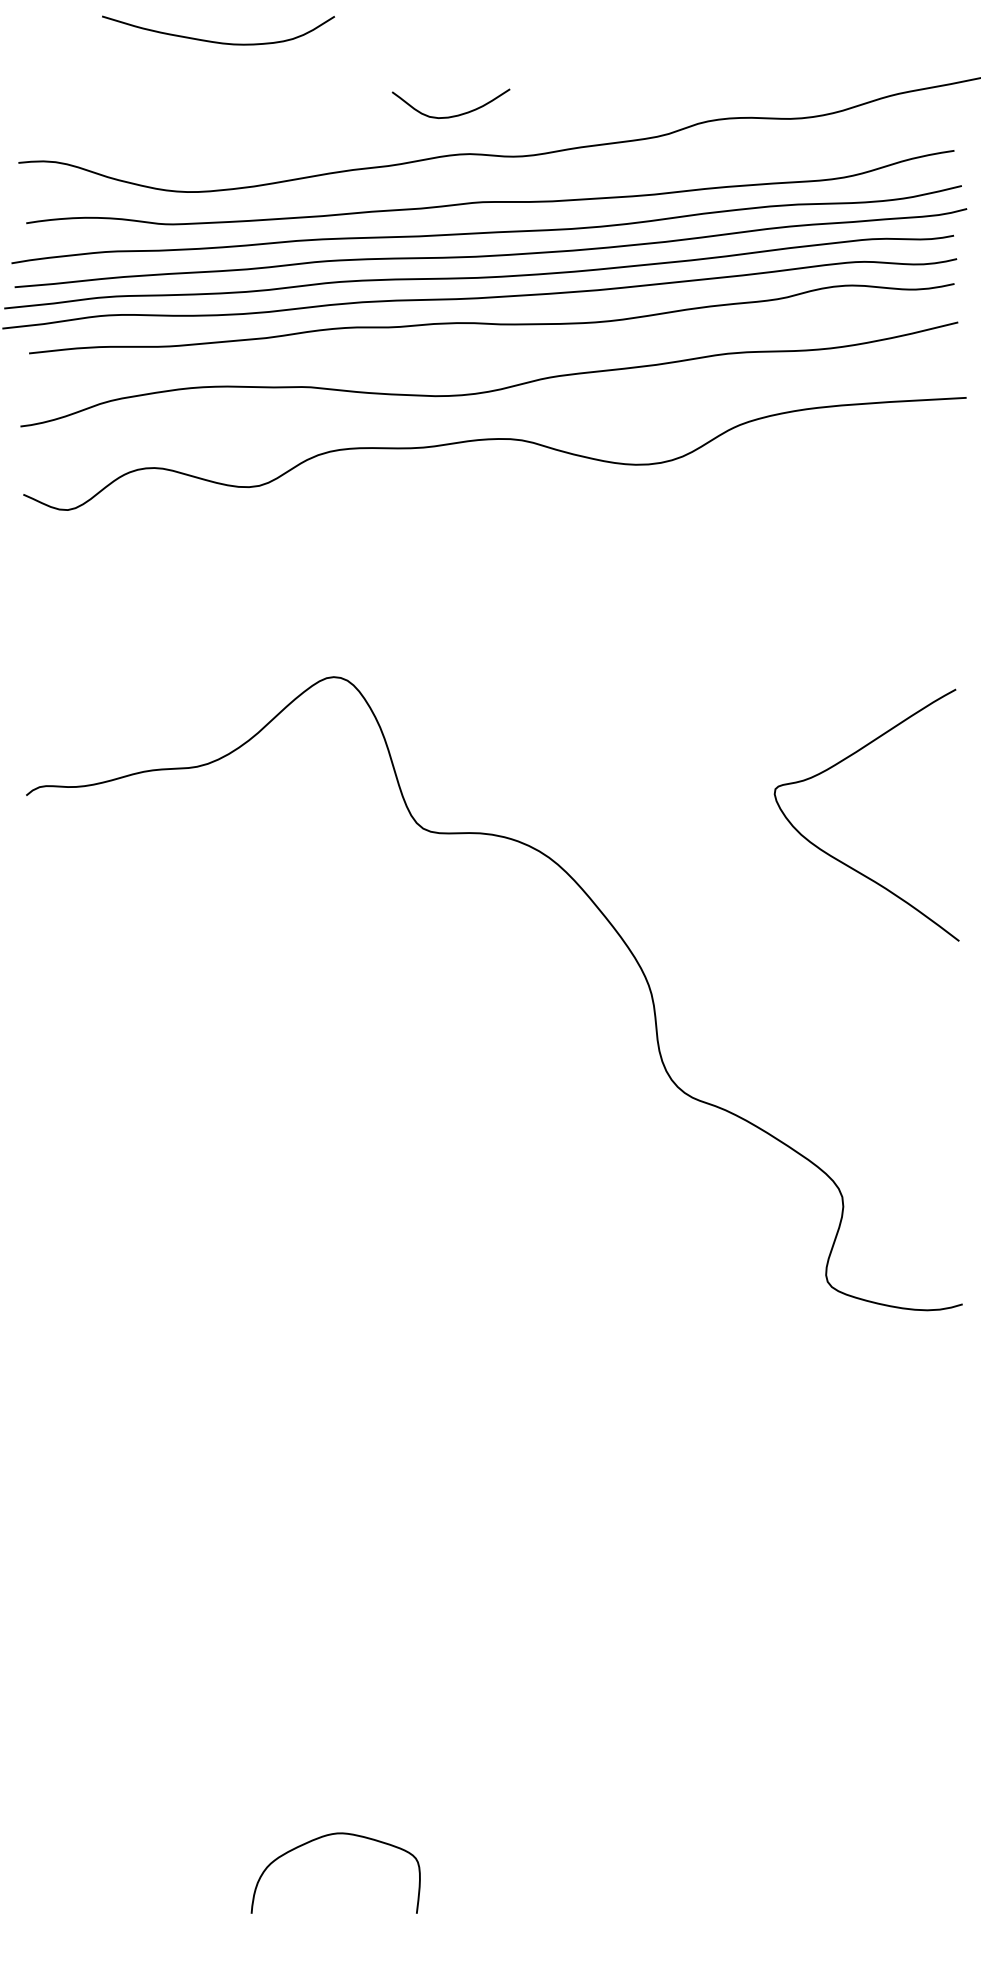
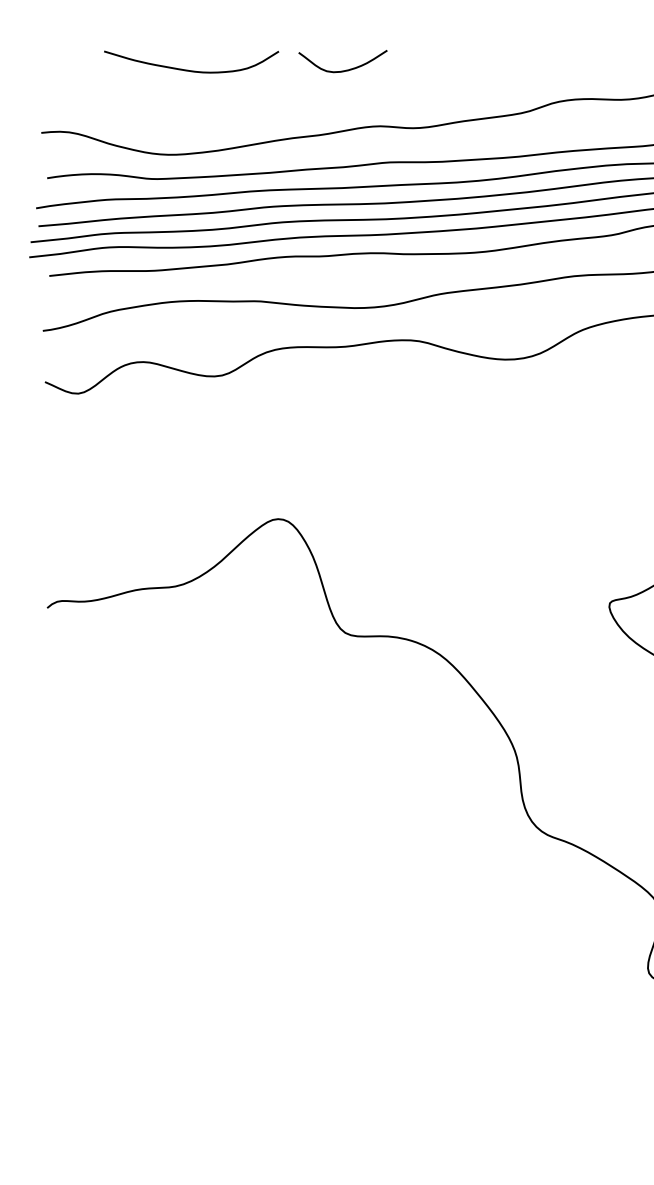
curve: (217, 41) -> (190, 70), moved
curve: (452, 115) -> (344, 70), moved

